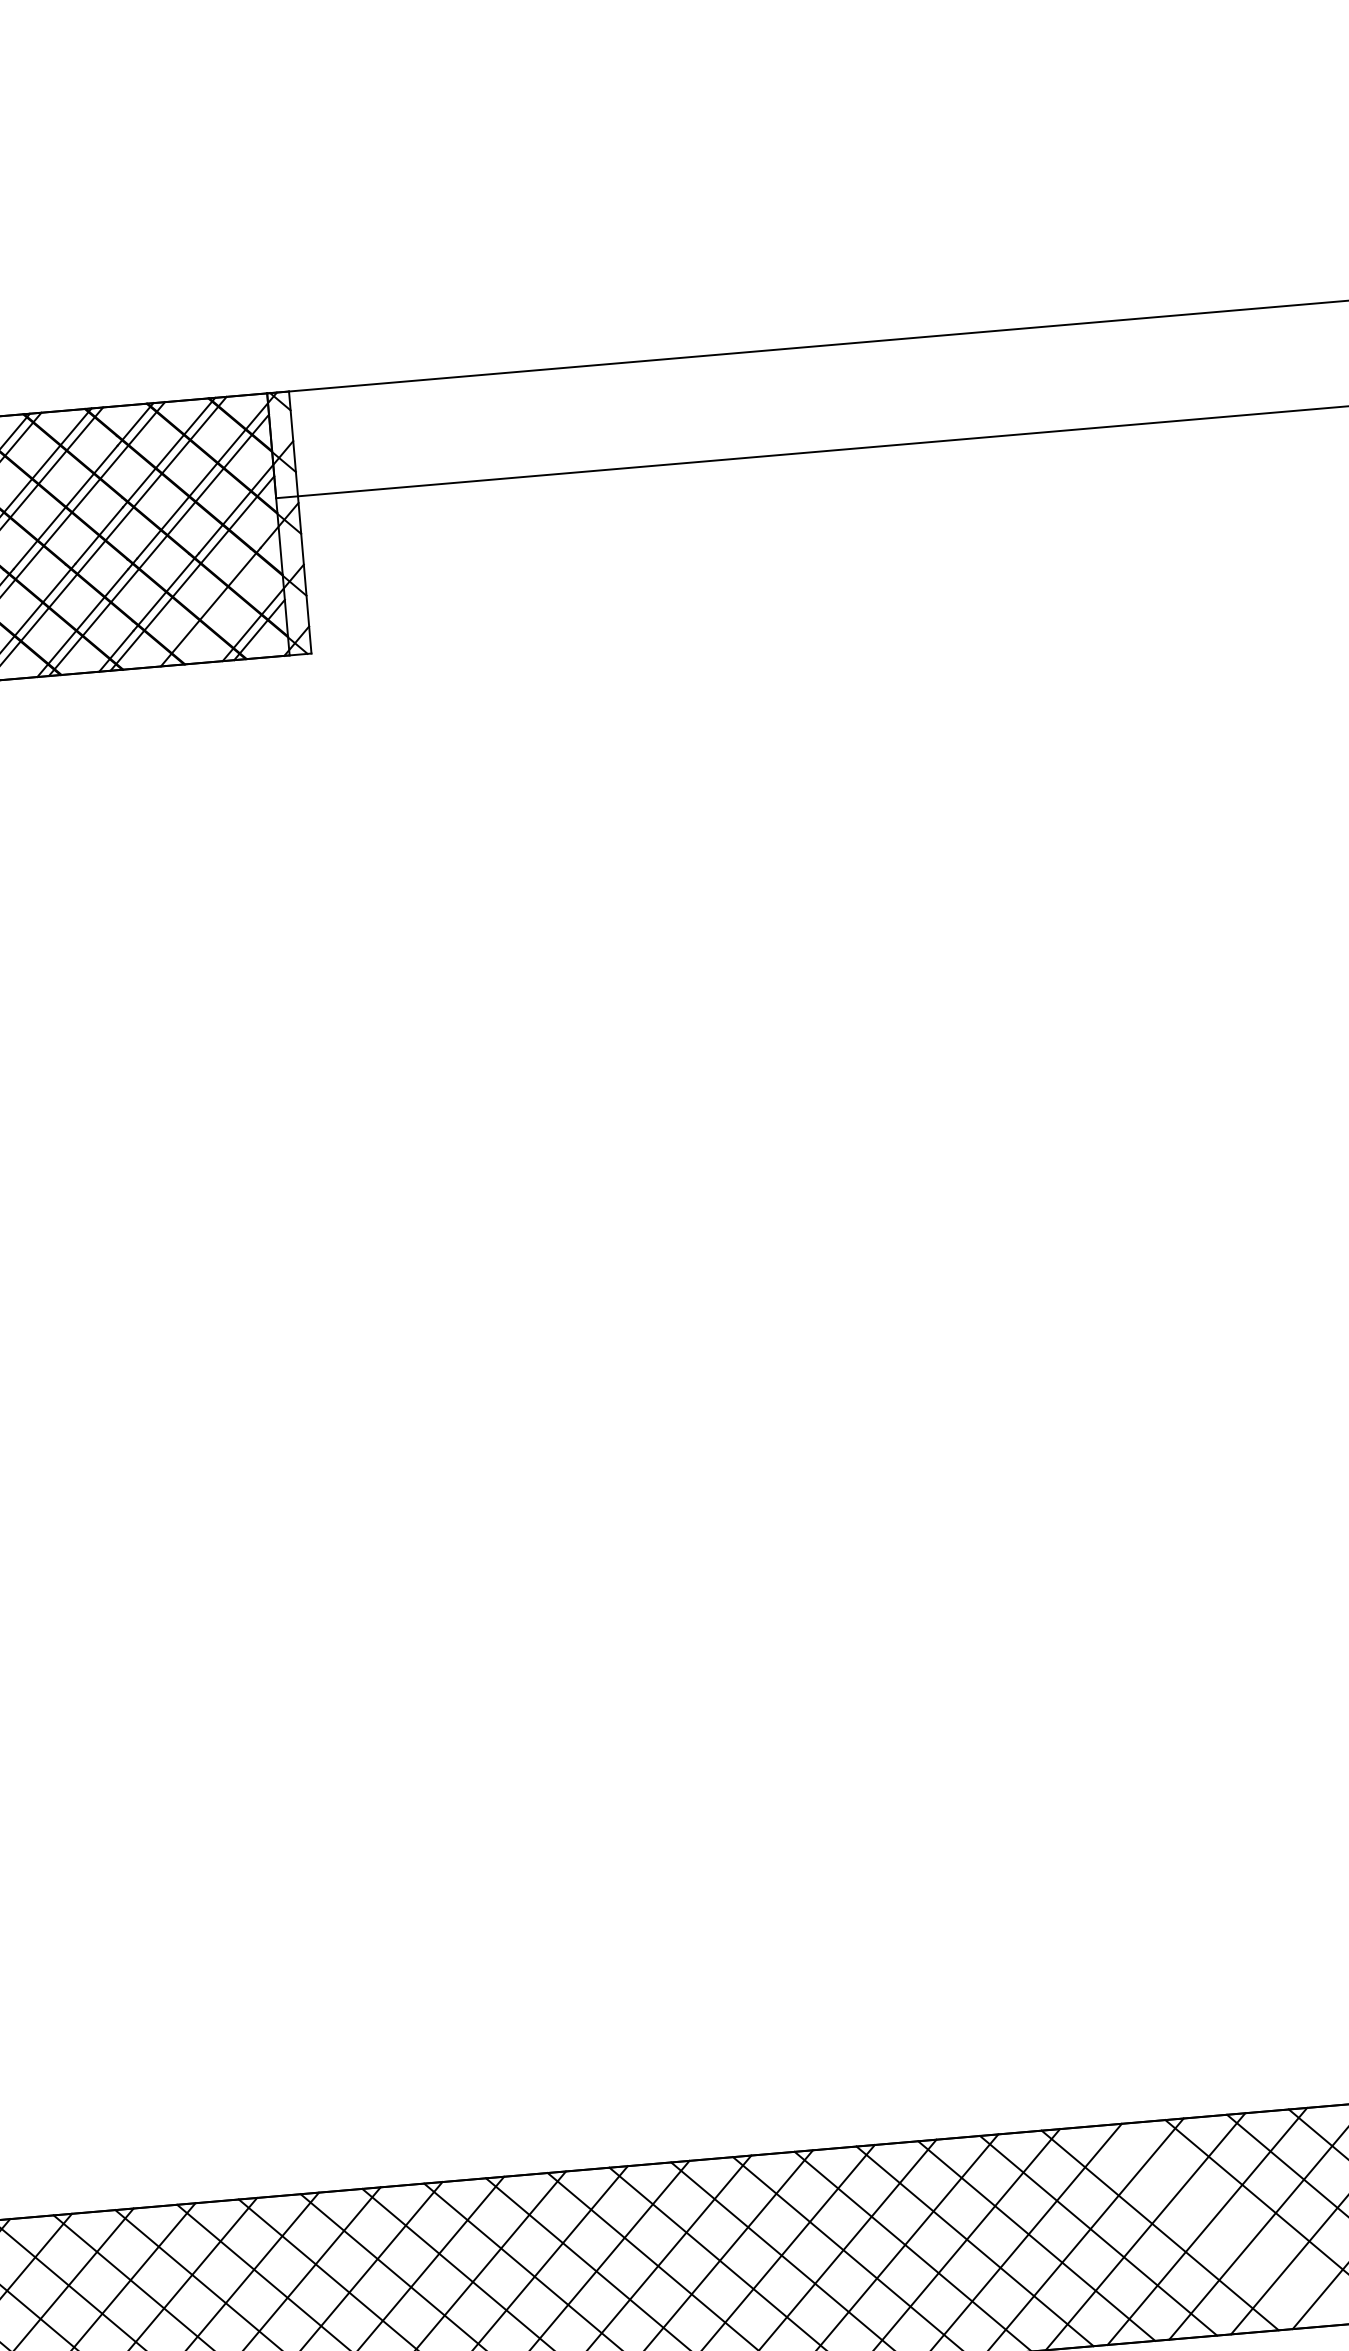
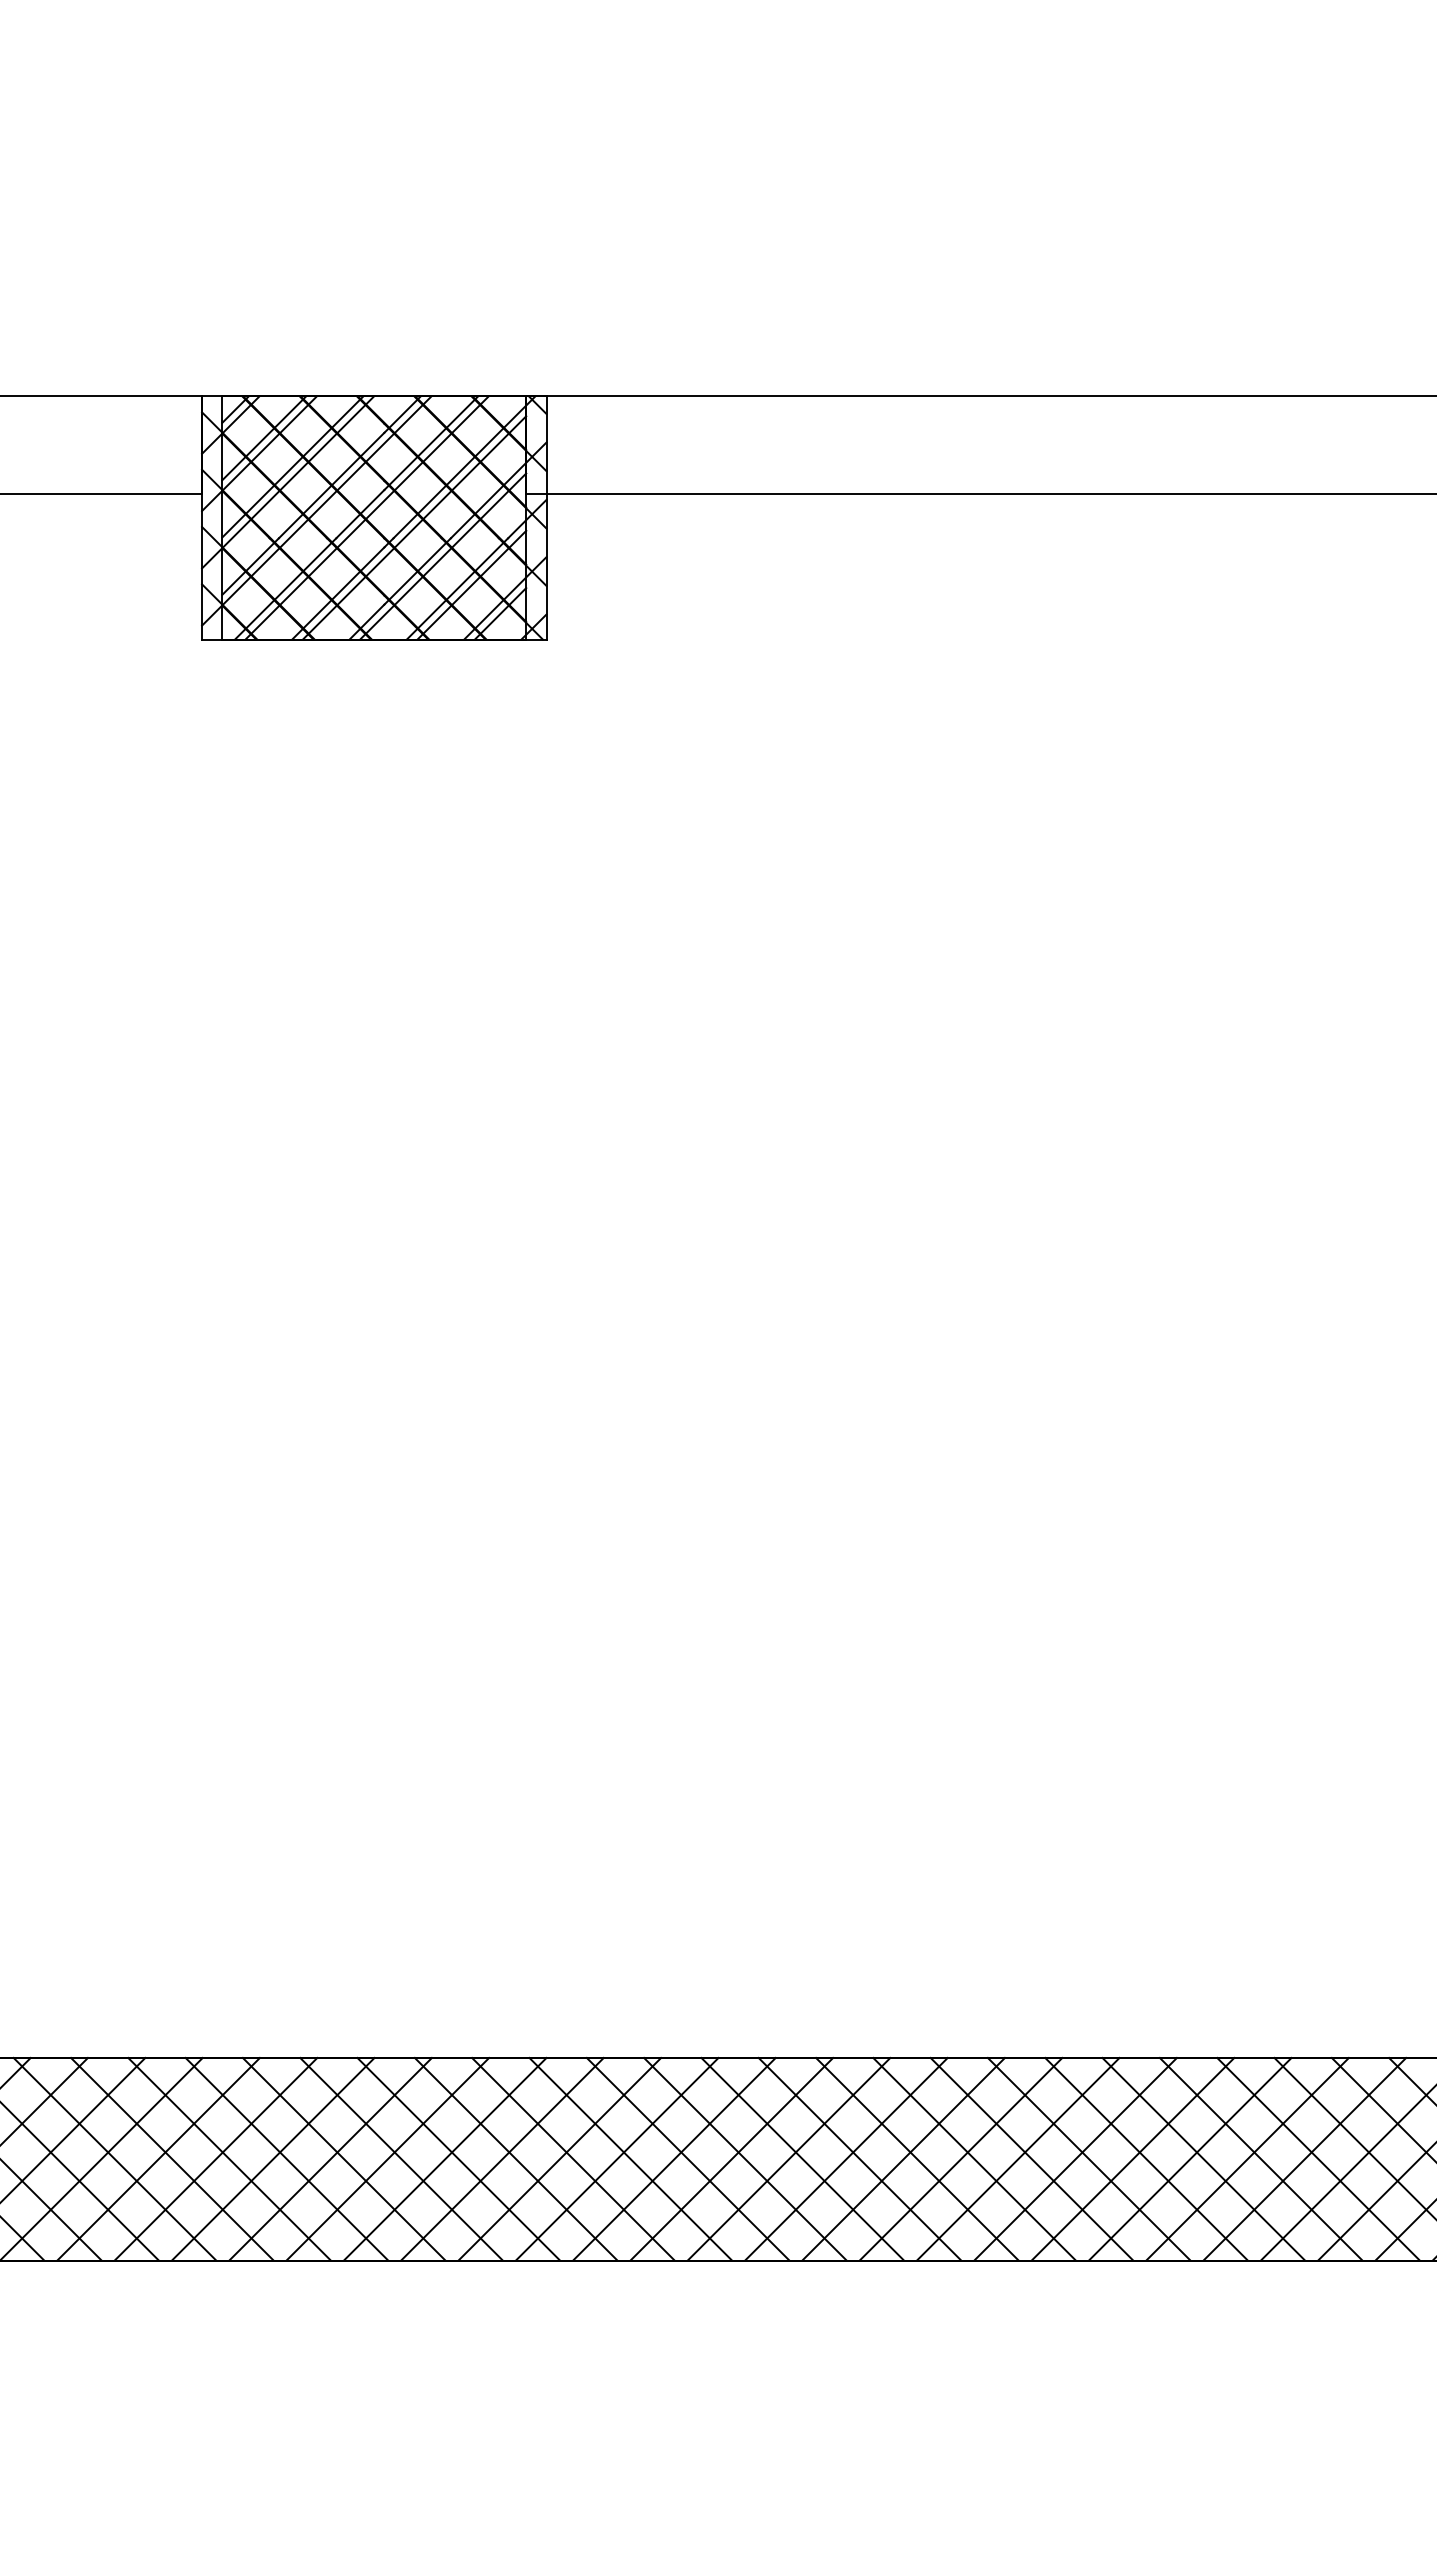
line: (225, 601) -> (471, 584), added
line: (1221, 2224) -> (1260, 2158), added

